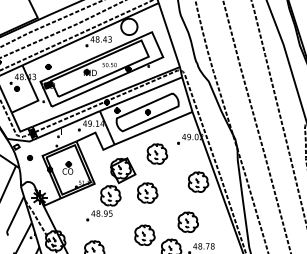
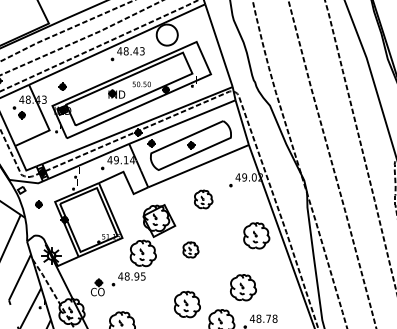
part: (157, 154) -> (203, 199), size x0.7
part: (67, 167) -> (97, 287), moved
part: (147, 192) -> (190, 249), size x0.6

